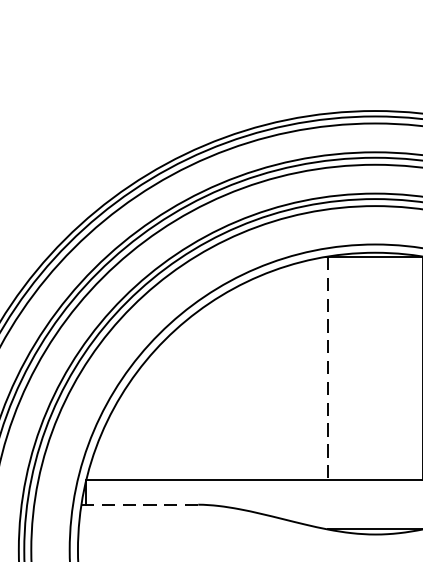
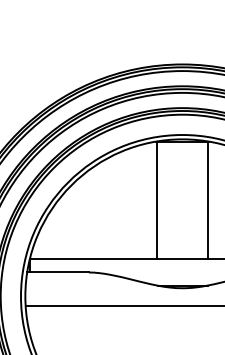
line: (328, 368) -> (157, 200), dashed -> solid
line: (140, 504) -> (58, 272), dashed -> solid

